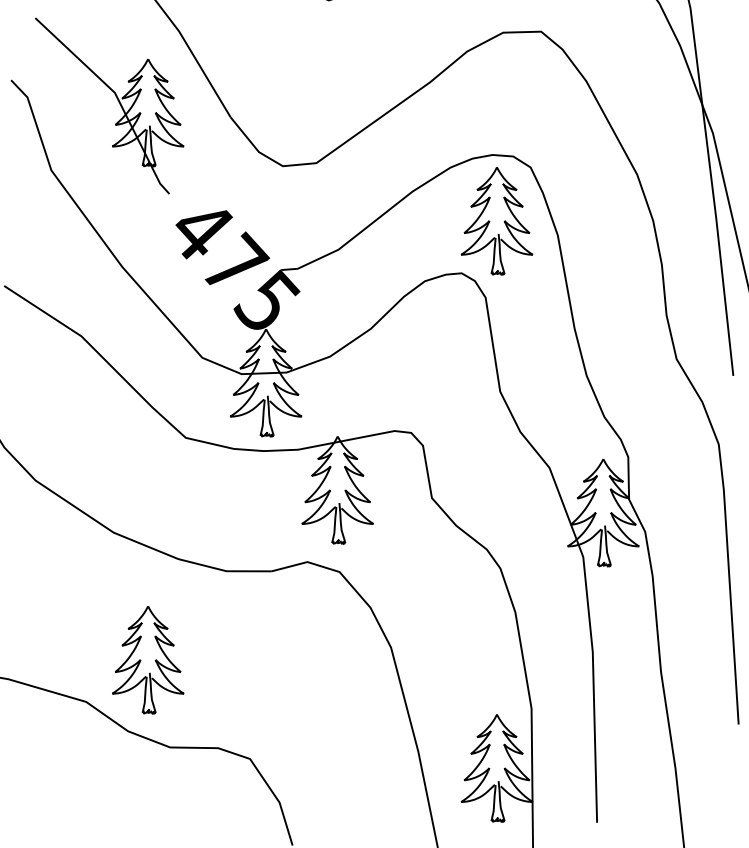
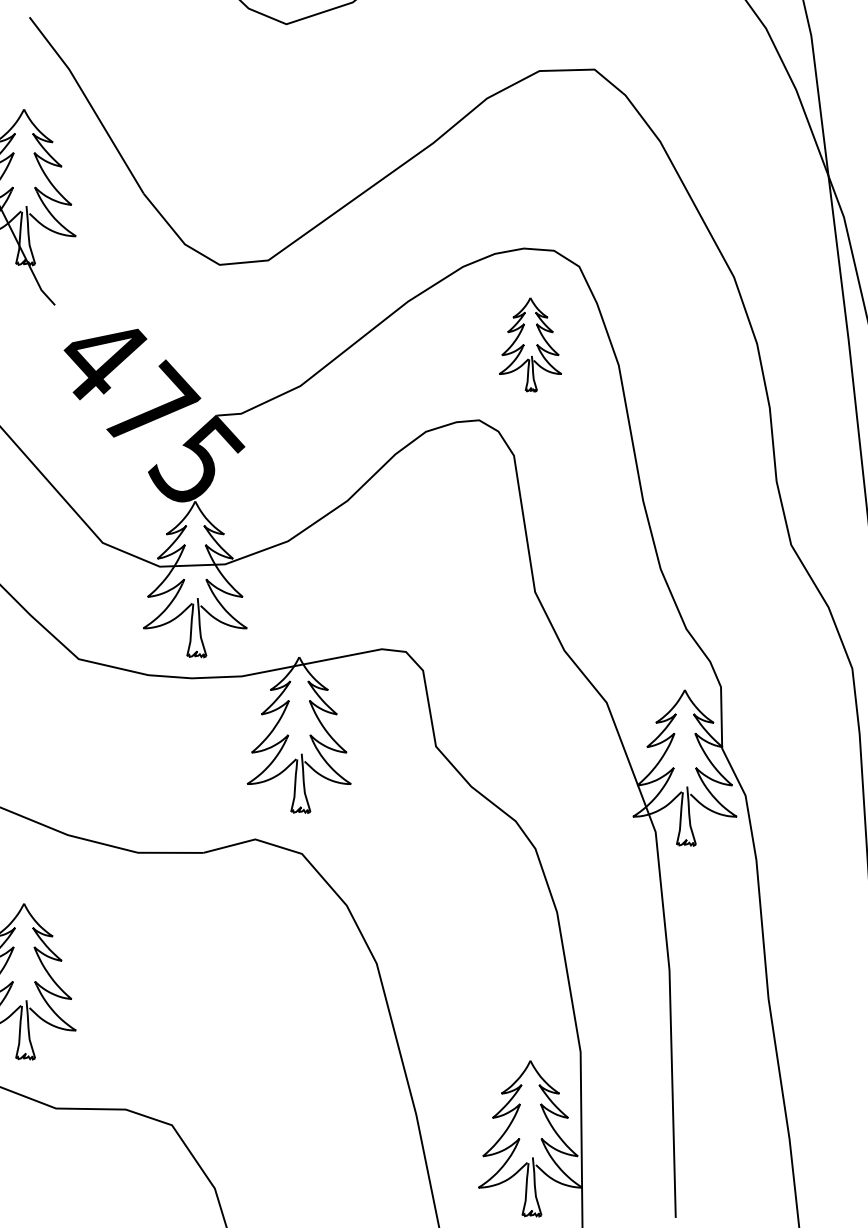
part: (496, 221) -> (529, 345), size x0.6

